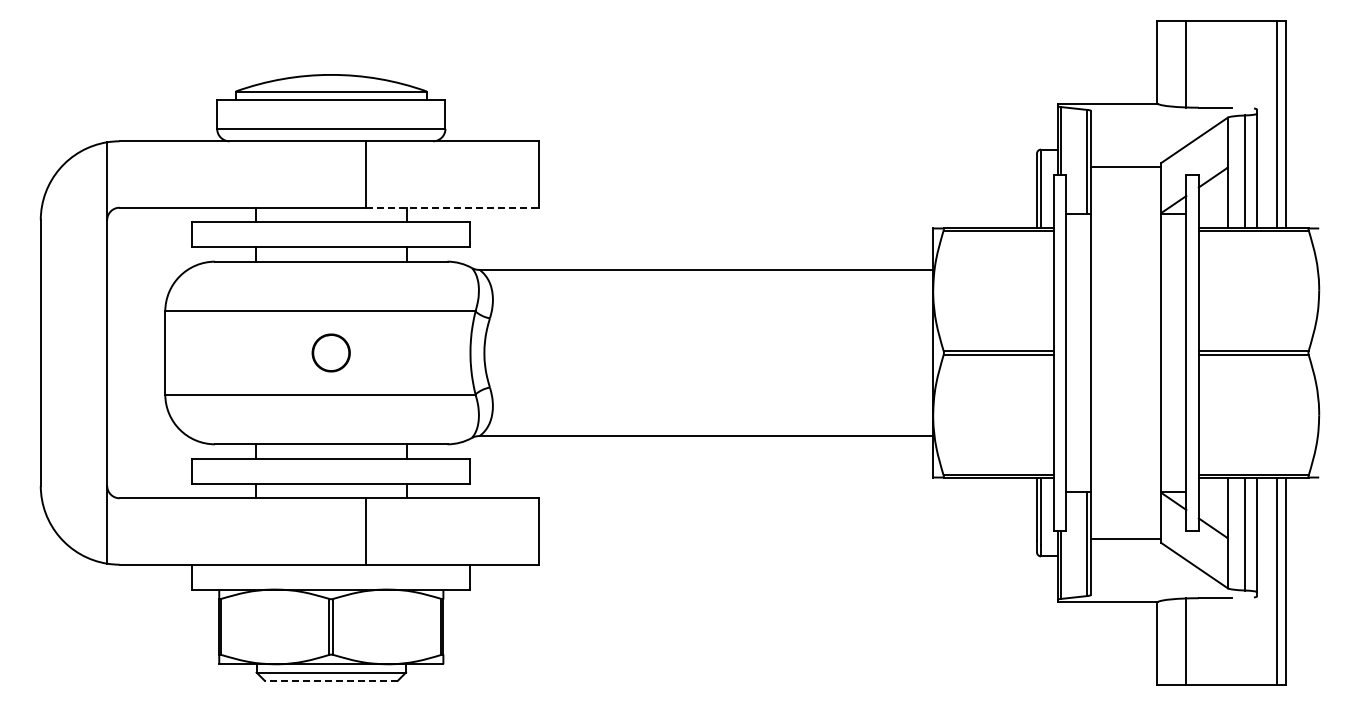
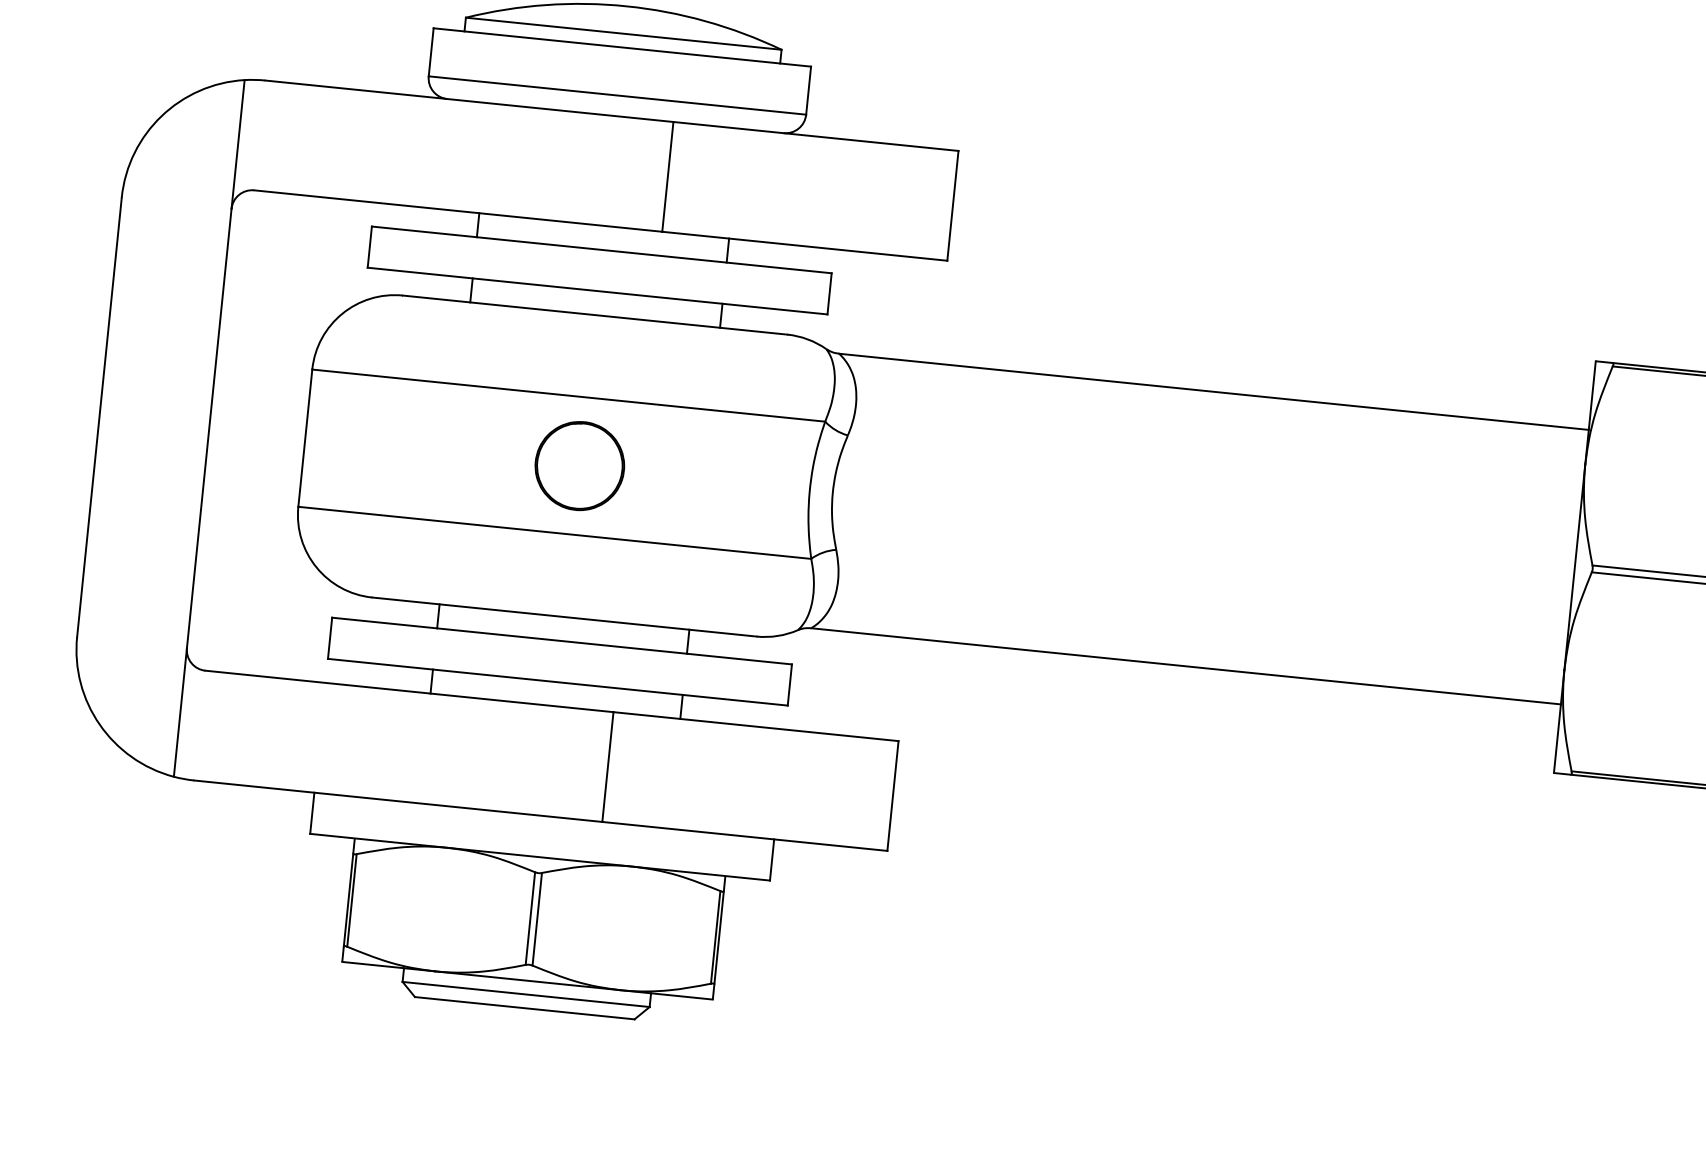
line: (453, 207) -> (806, 246), dashed -> solid
part: (330, 352) -> (578, 465), size x1.43
line: (330, 680) -> (523, 1007), dashed -> solid

